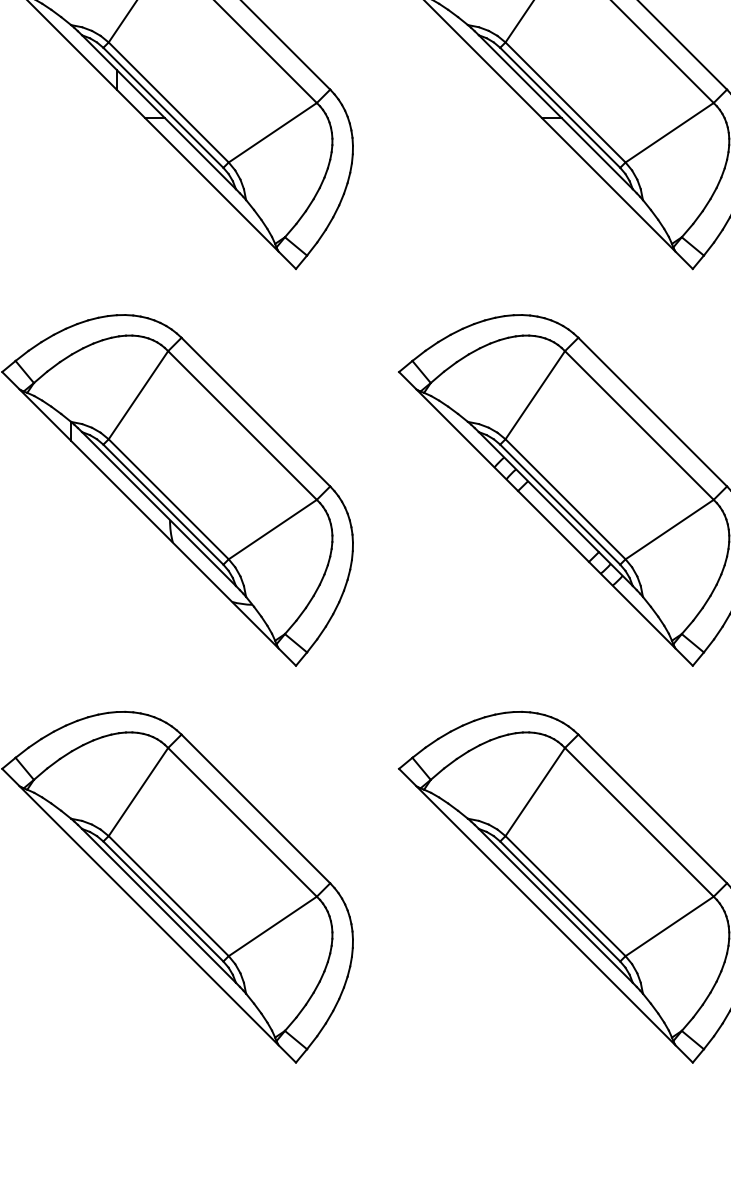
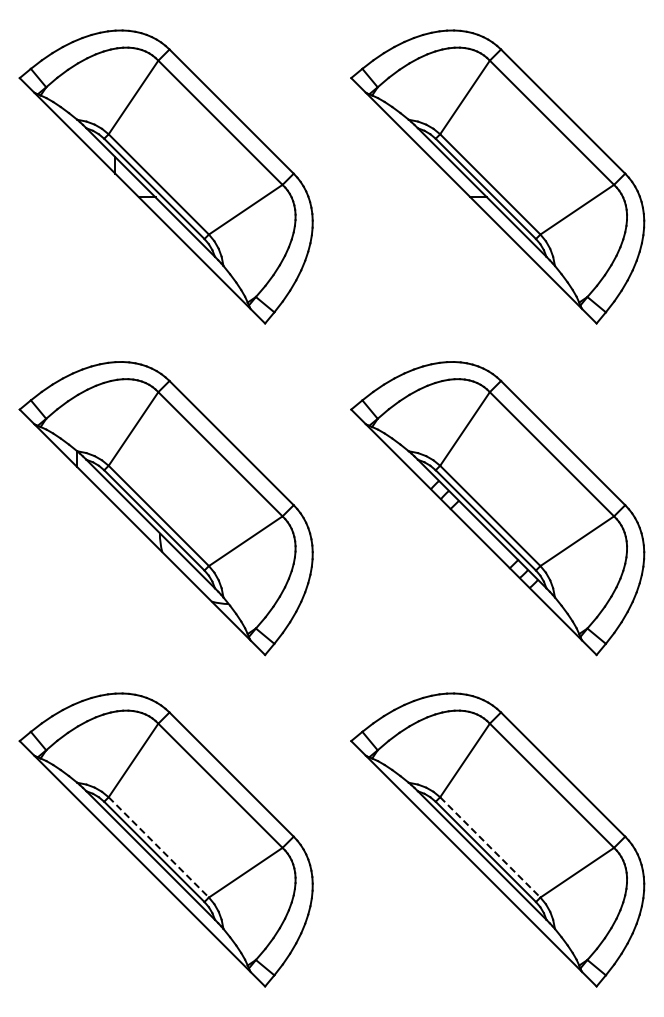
line: (168, 896) -> (158, 847), solid -> dashed
line: (565, 896) -> (490, 847), solid -> dashed

